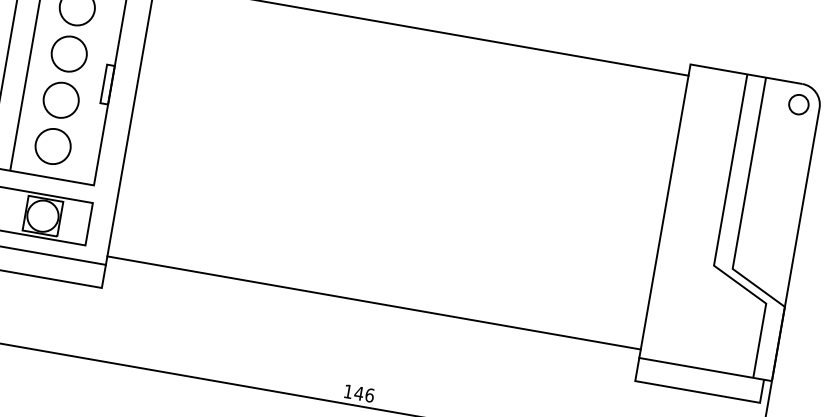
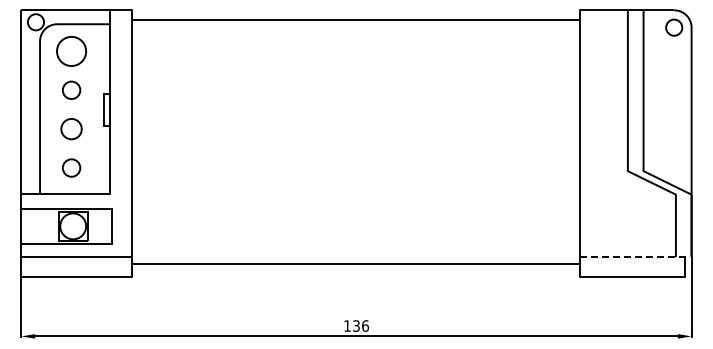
circle: (69, 53) -> (71, 89), size x0.6
circle: (61, 99) -> (71, 128), size x0.7
circle: (53, 145) -> (71, 167), size x0.6
line: (373, 303) -> (355, 264), moved
line: (705, 369) -> (635, 257), solid -> dashed
text: (359, 392) -> (356, 325), 146 -> 136

